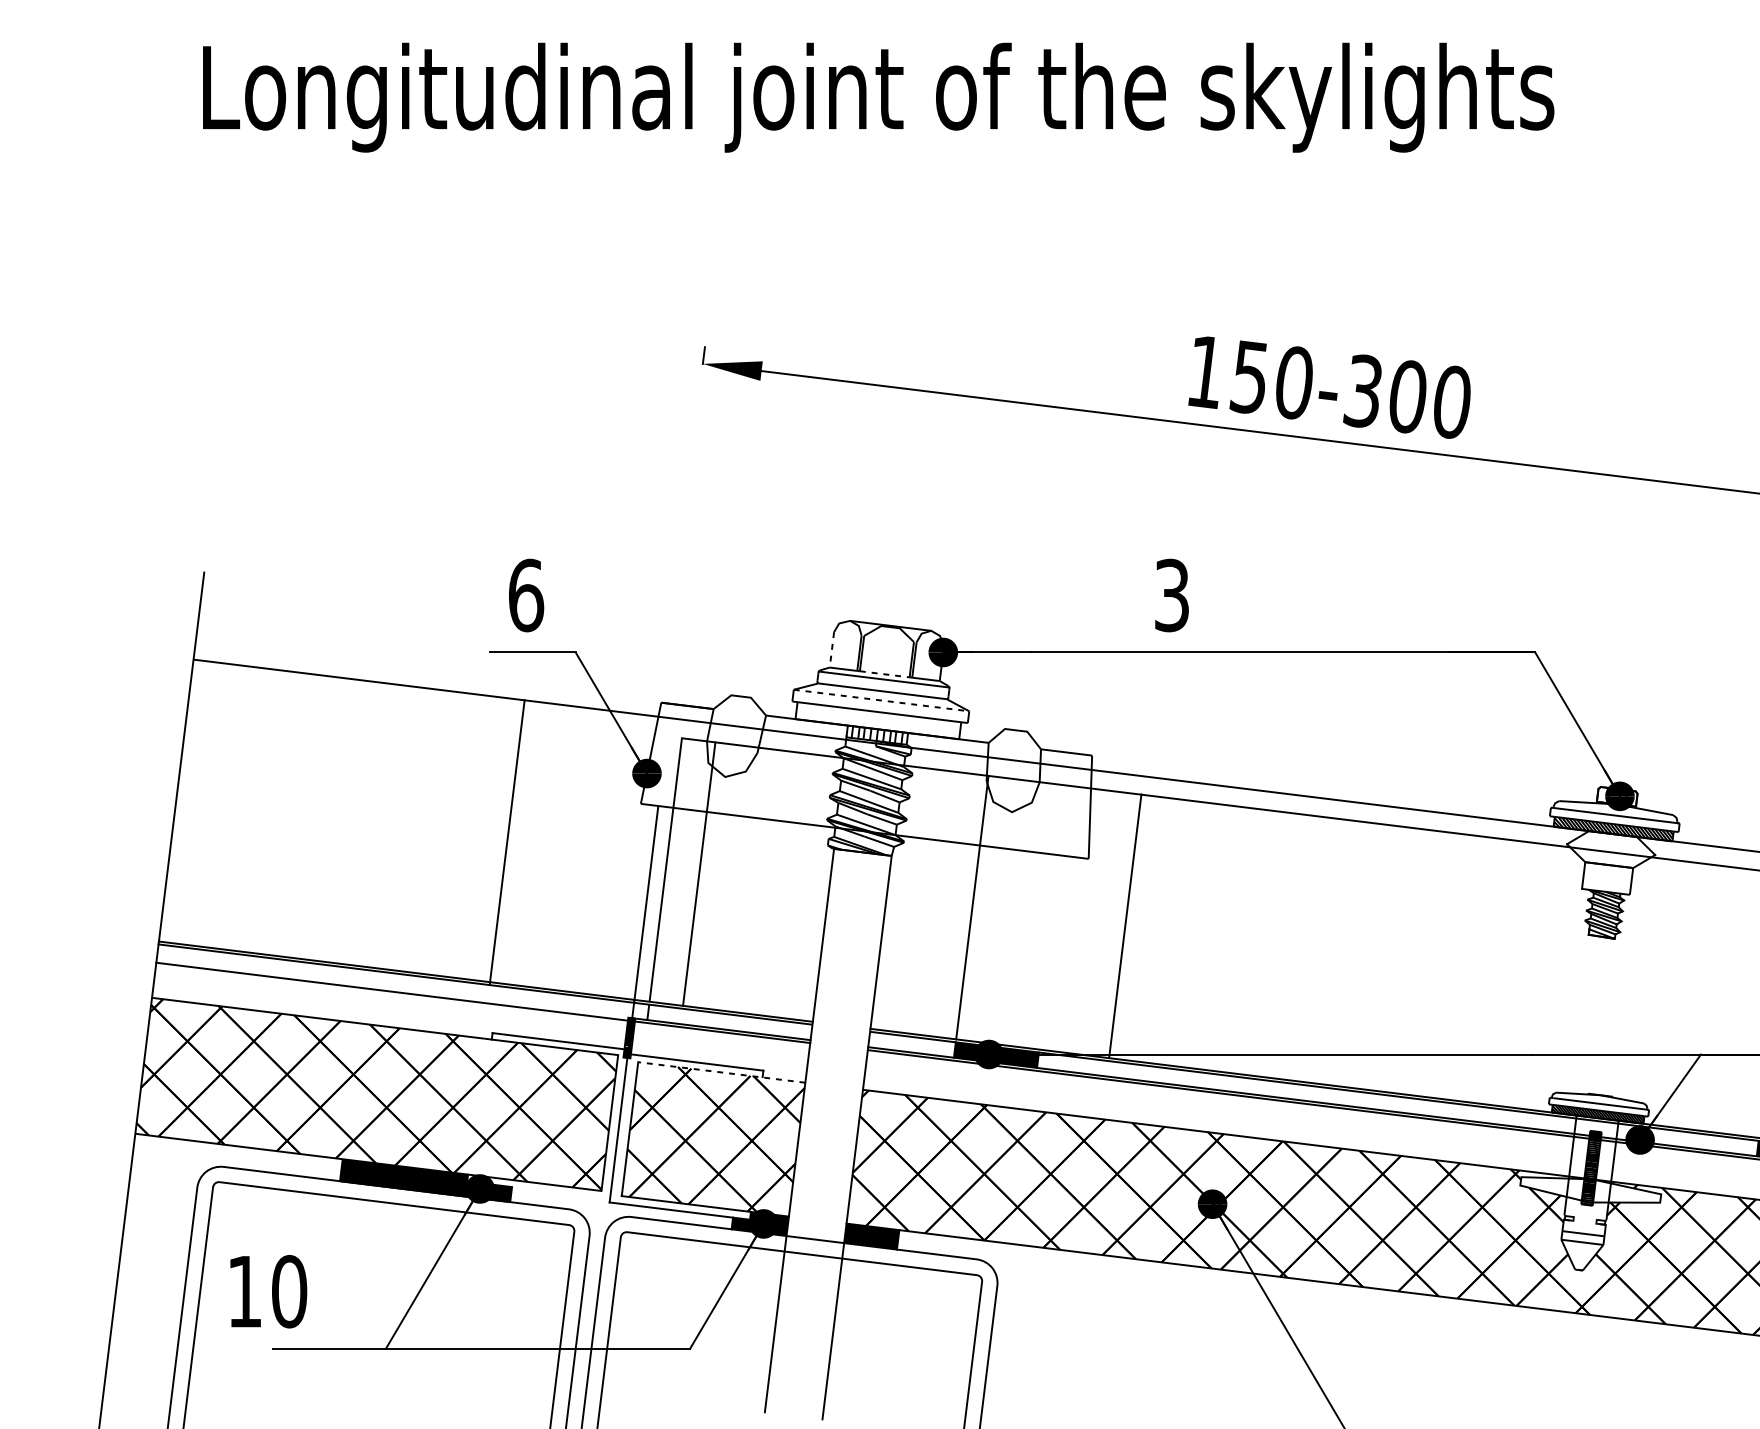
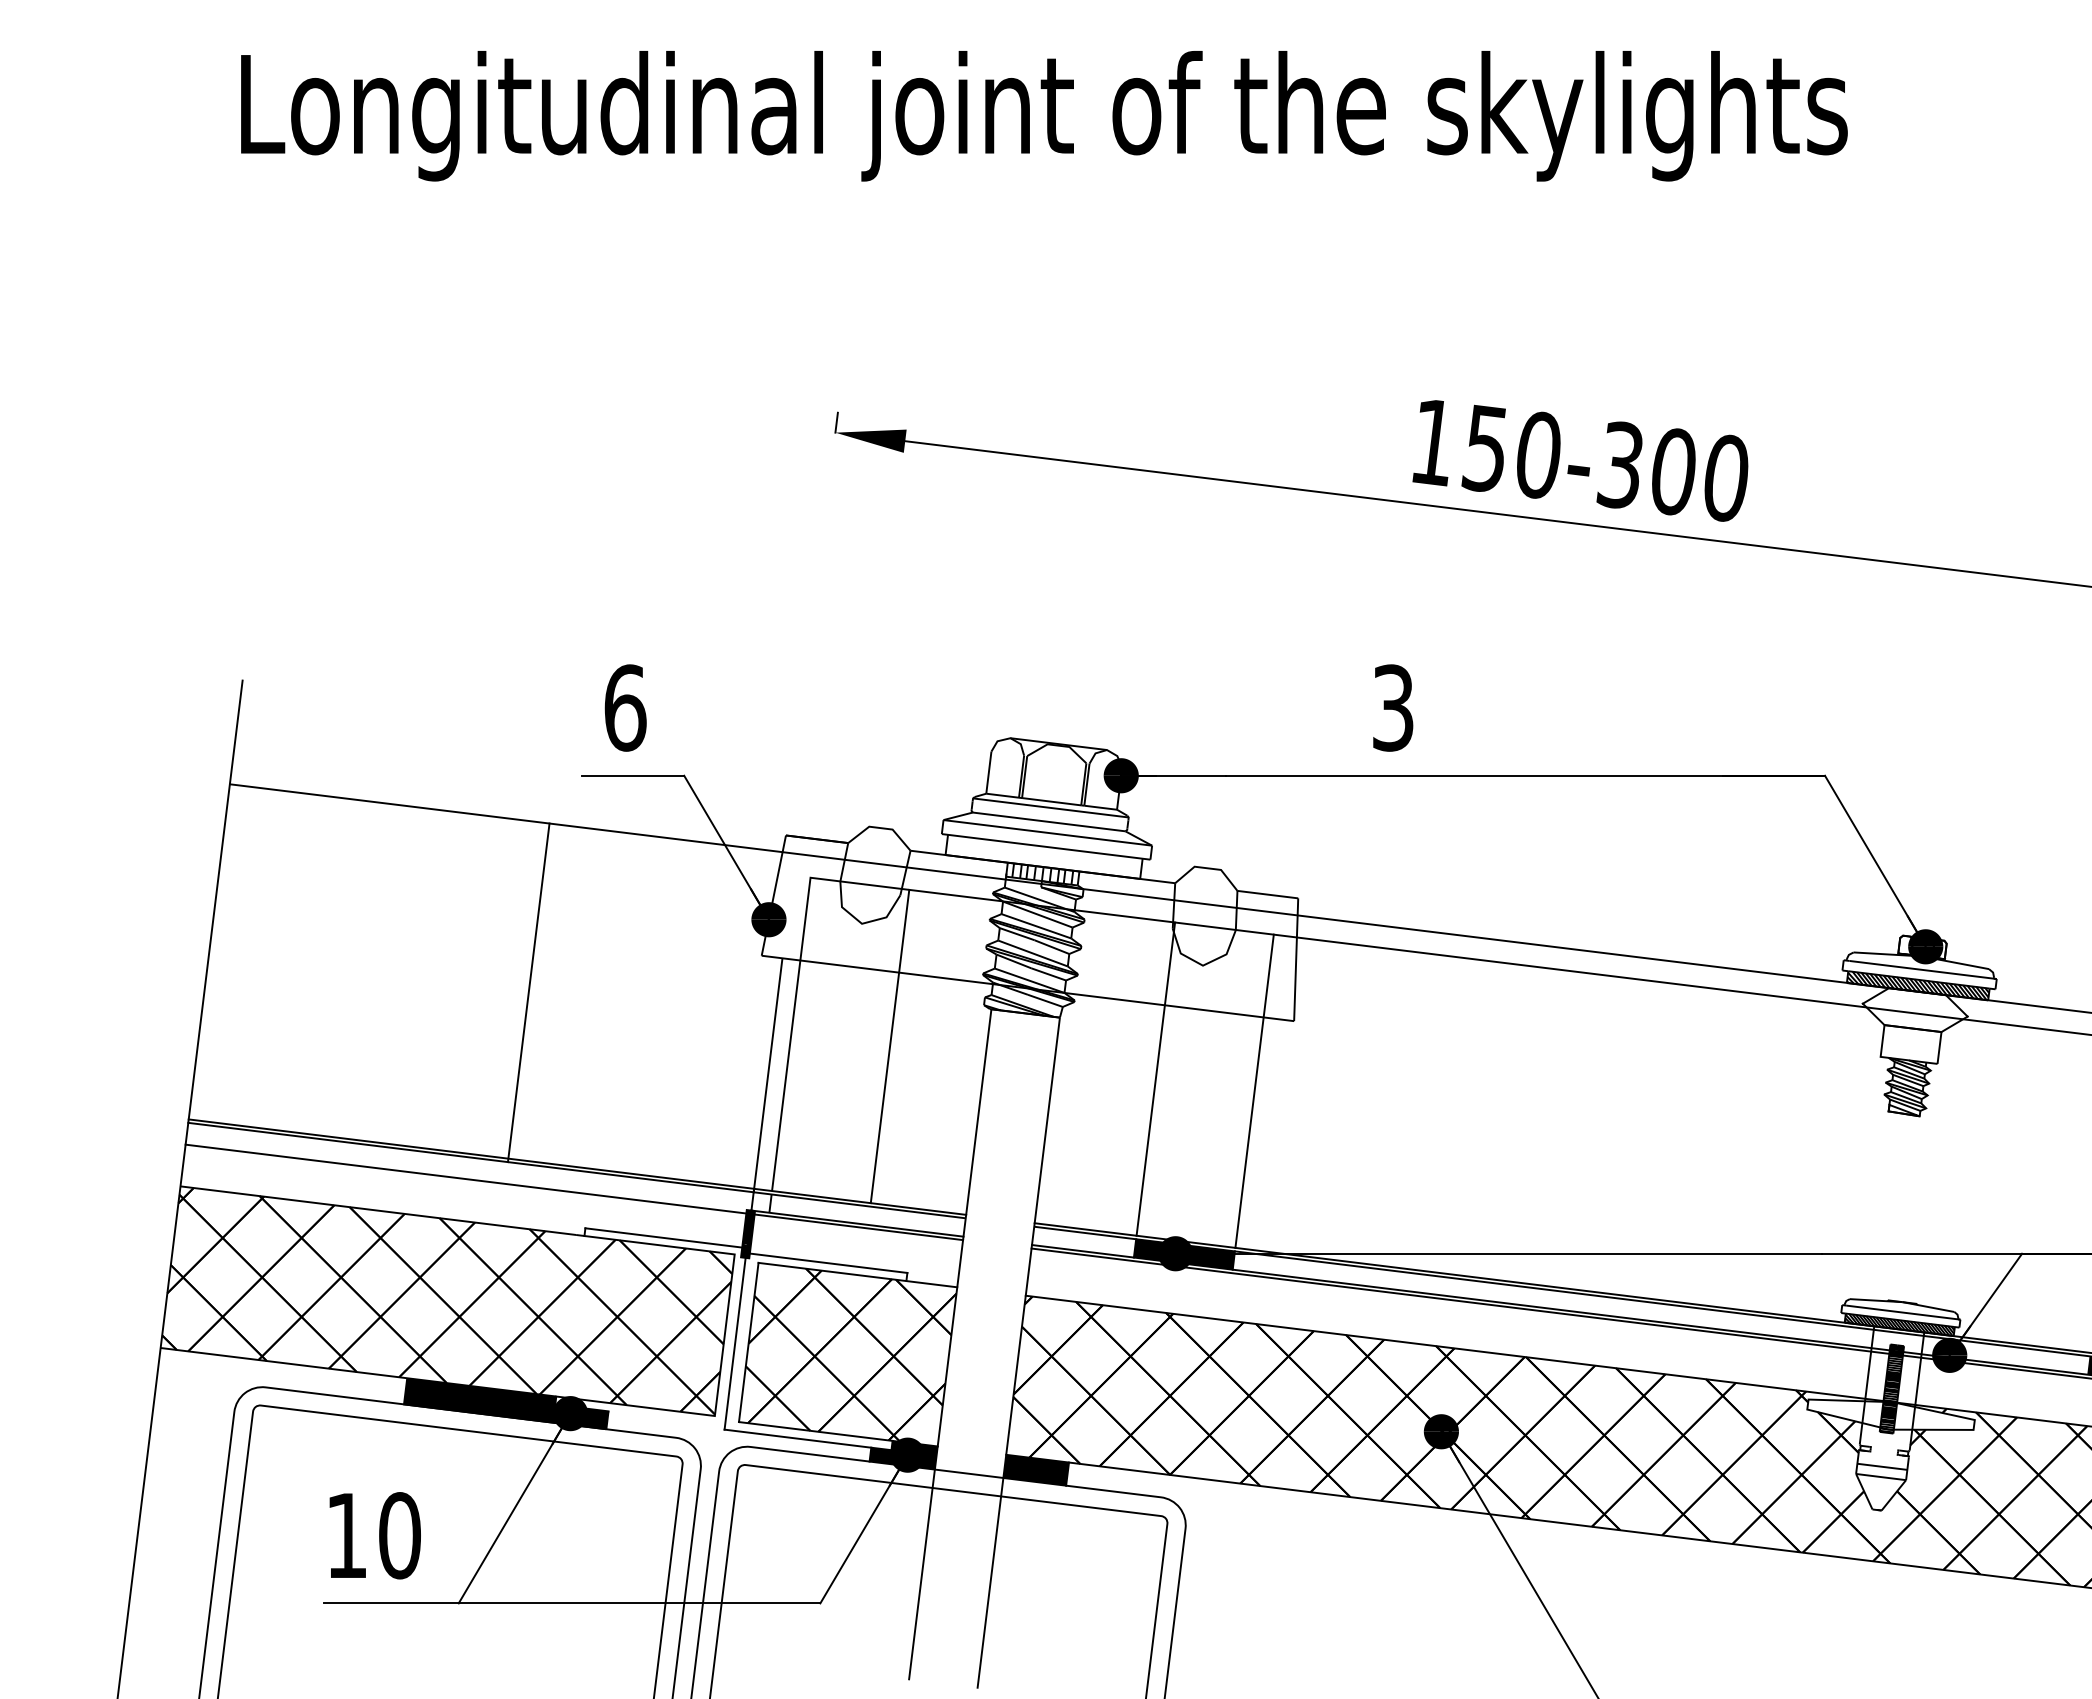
line: (831, 650) -> (988, 773), dashed -> solid
line: (884, 674) -> (1051, 801), dashed -> solid
line: (882, 700) -> (1048, 832), dashed -> solid
line: (506, 842) -> (528, 992), moved
line: (698, 874) -> (889, 1046), moved
line: (1125, 925) -> (1254, 1090), moved
line: (721, 1072) -> (857, 1275), dashed -> solid
text: (268, 1291) -> (374, 1535), moved

